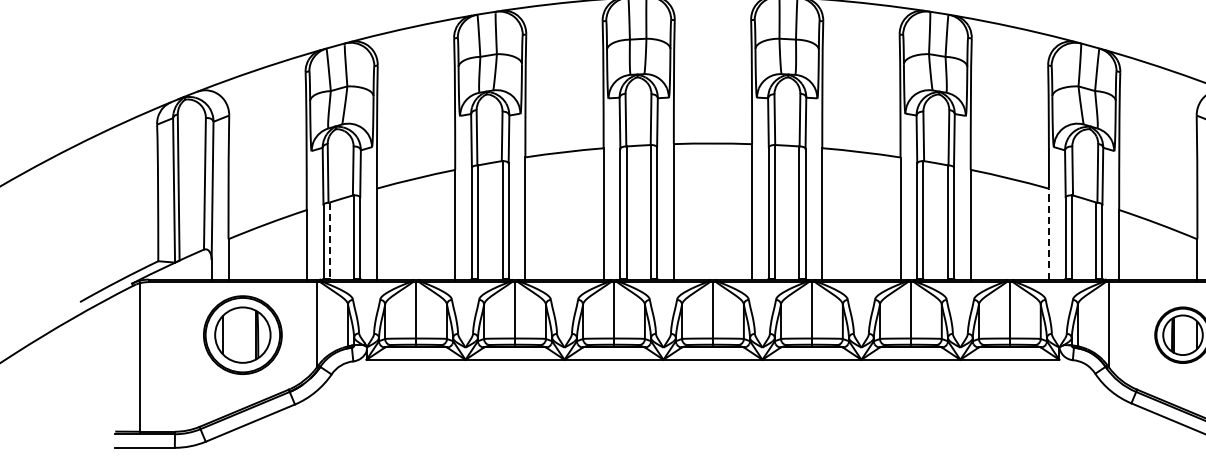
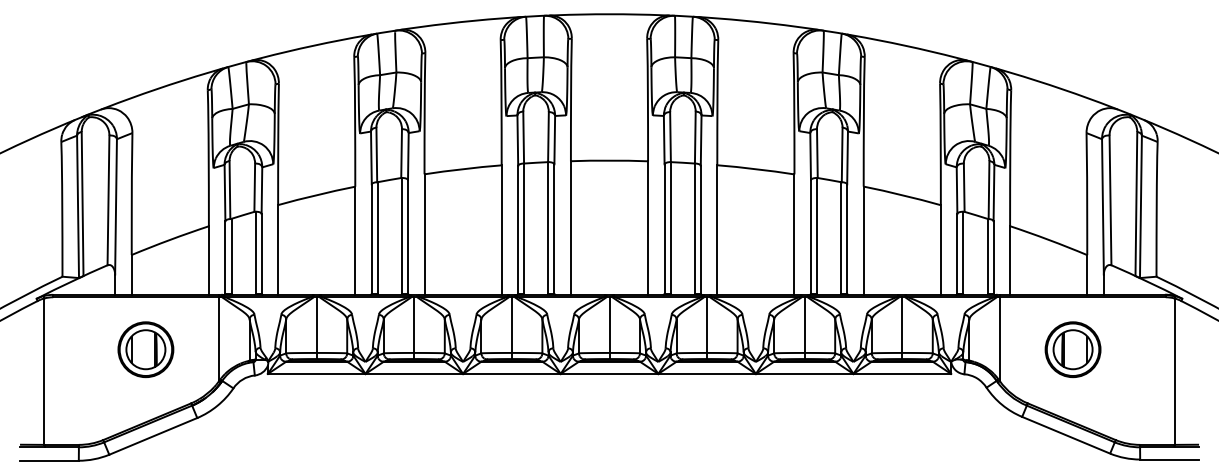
line: (1048, 234) -> (940, 250), dashed -> solid
line: (329, 240) -> (231, 256), dashed -> solid
part: (242, 335) -> (145, 349), size x0.71

